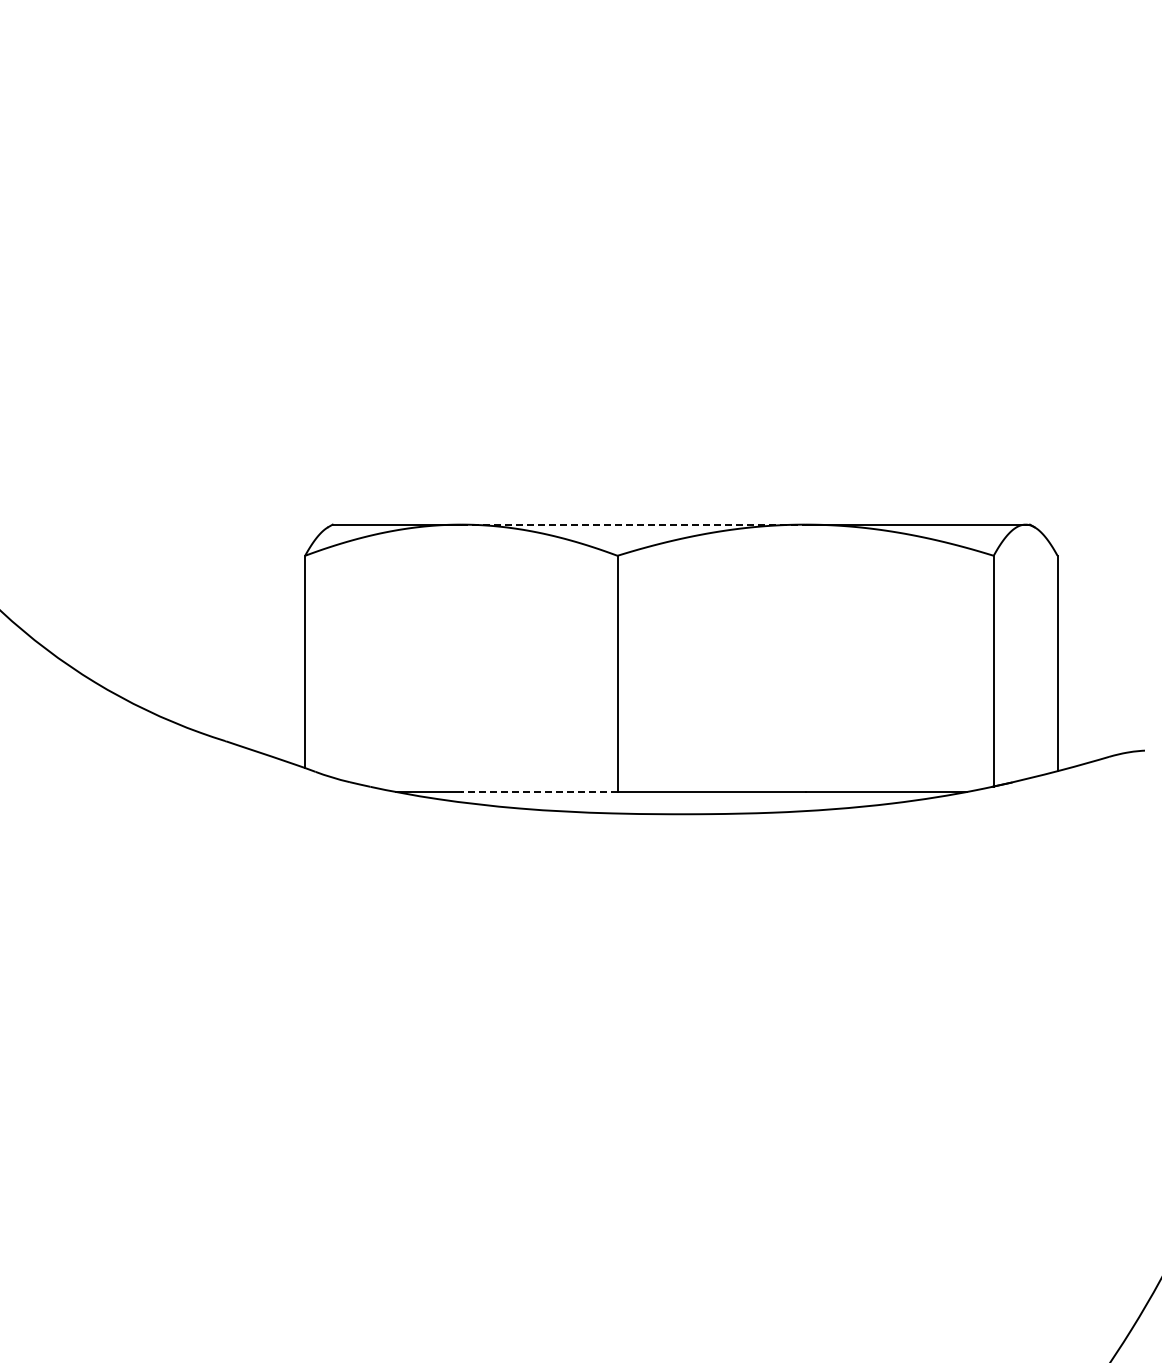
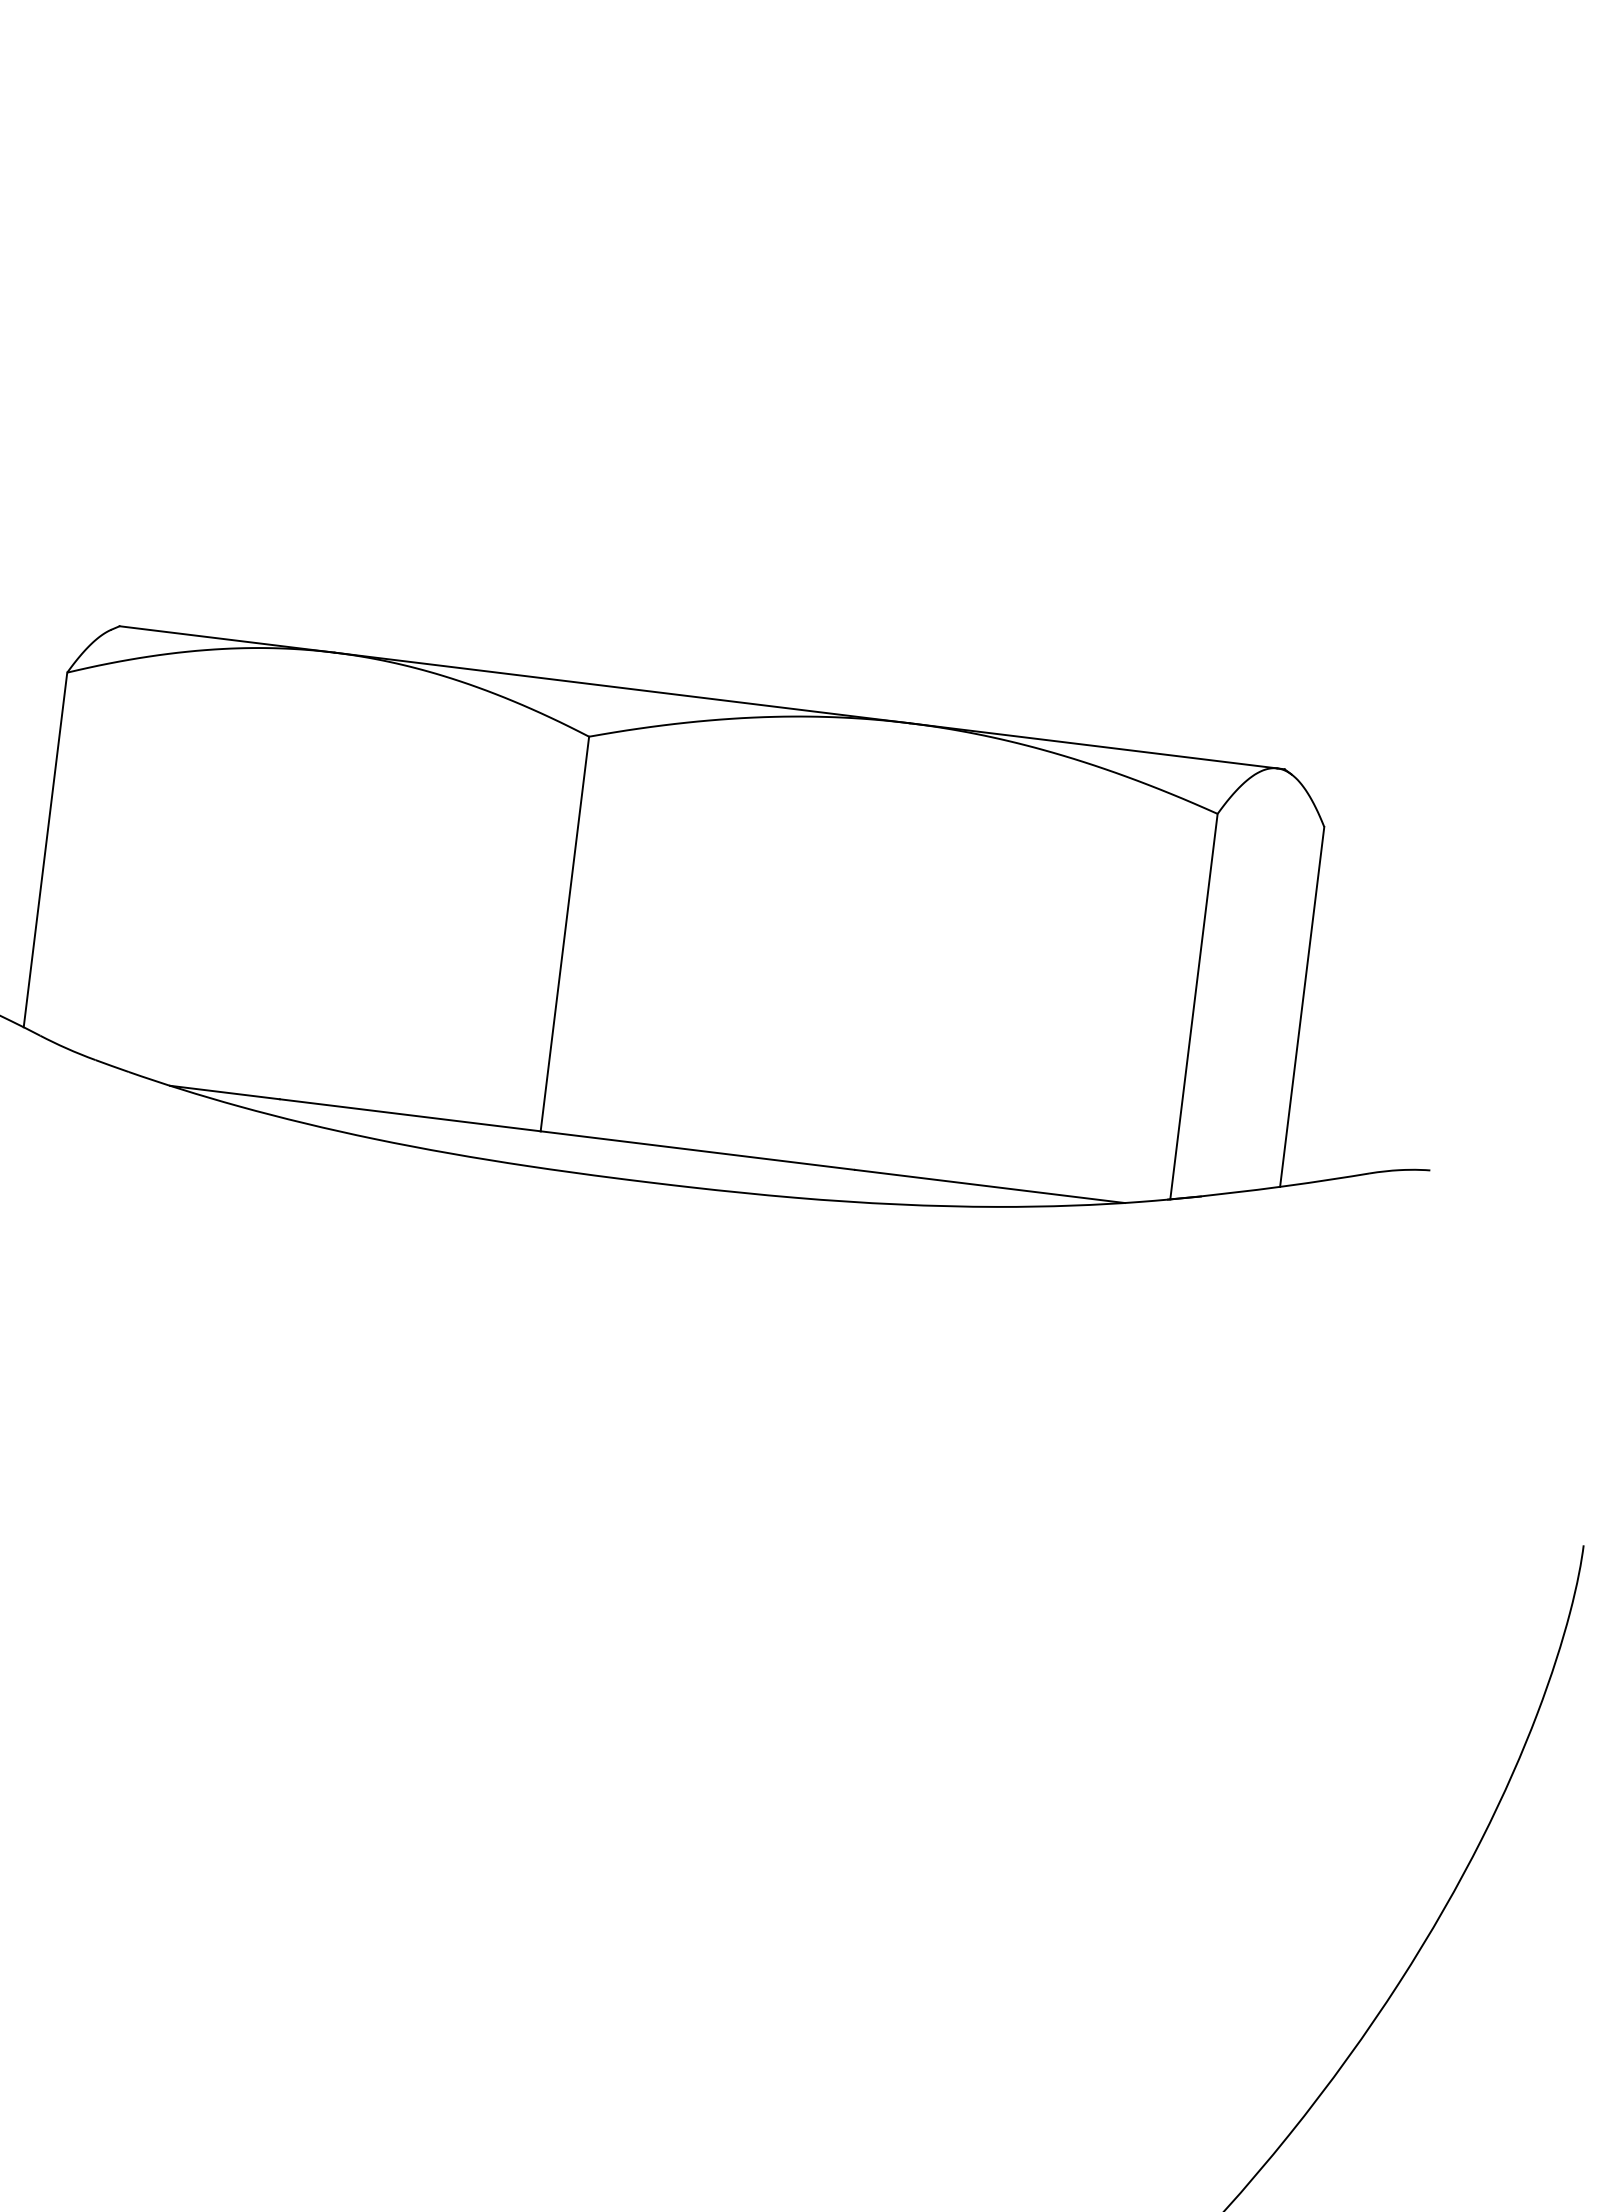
line: (633, 524) -> (622, 687), dashed -> solid
line: (538, 791) -> (408, 1114), dashed -> solid

